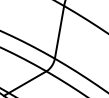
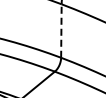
line: (59, 32) -> (61, 31), solid -> dashed

